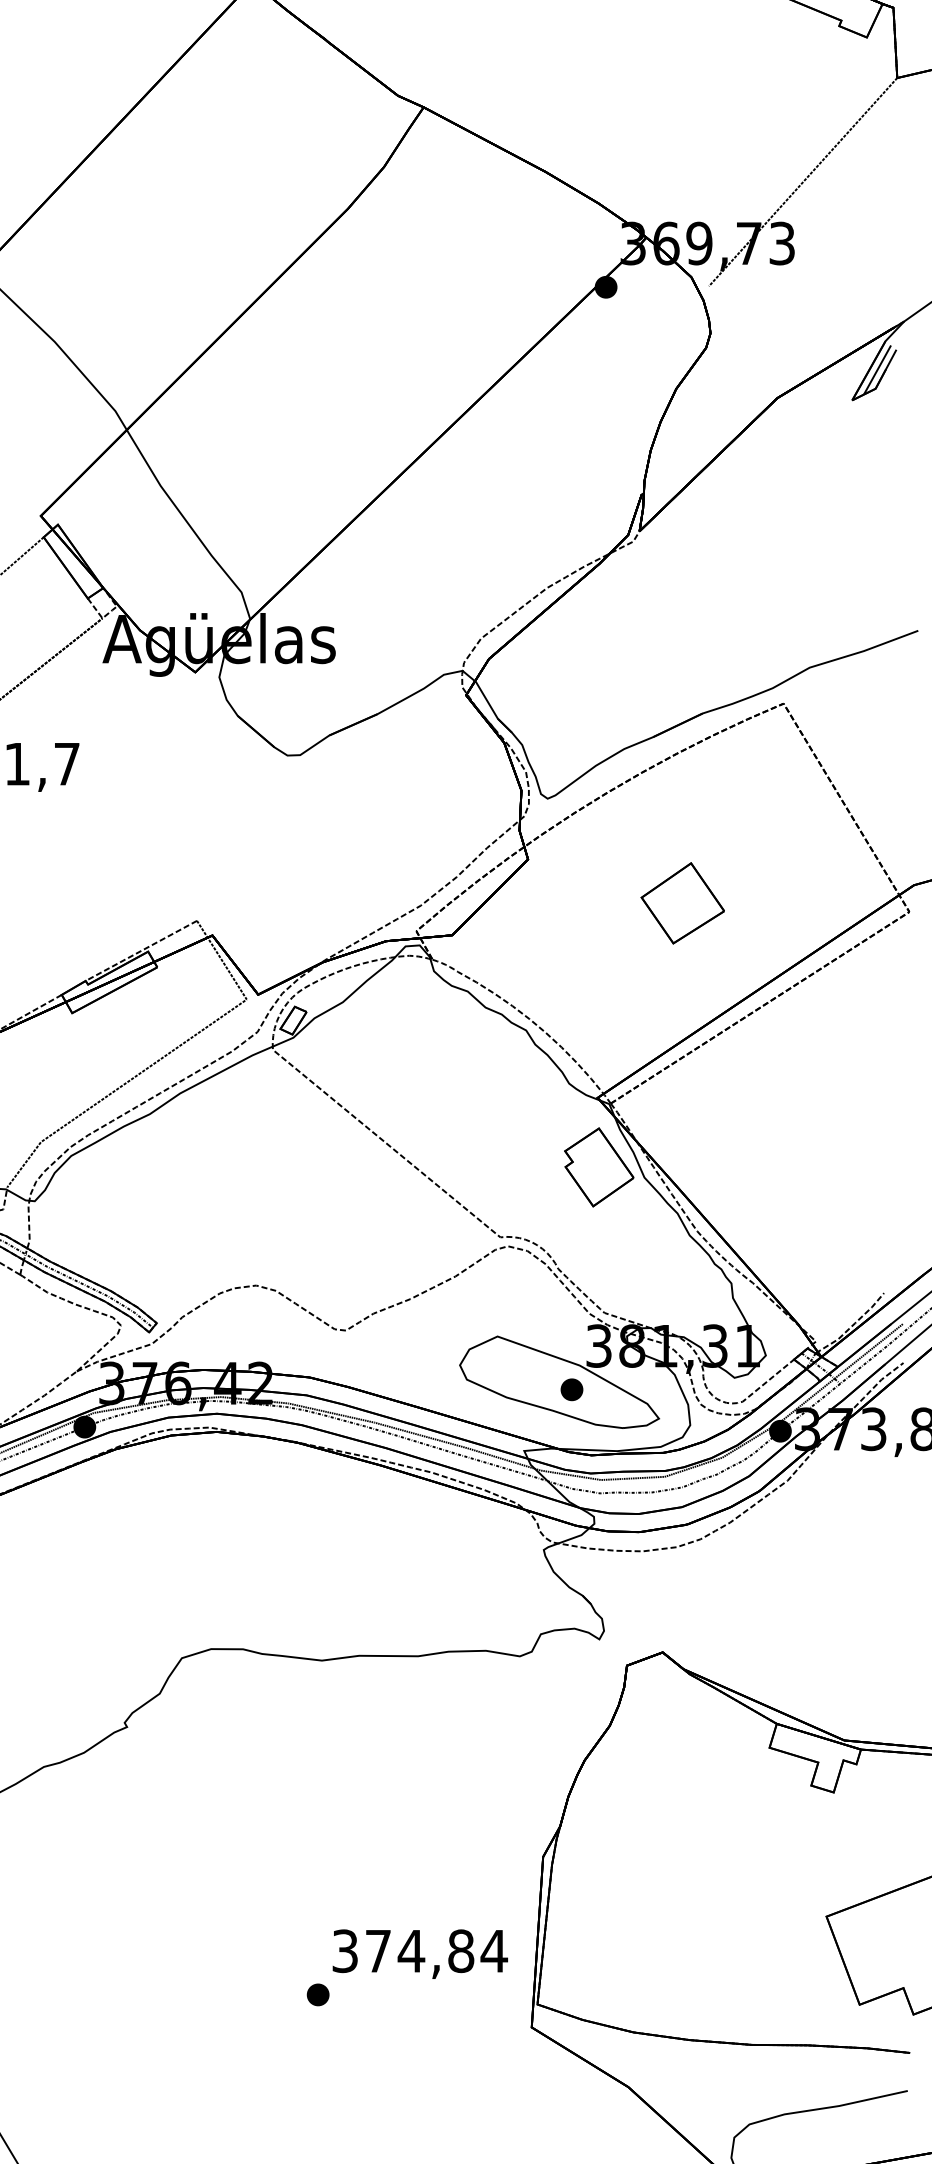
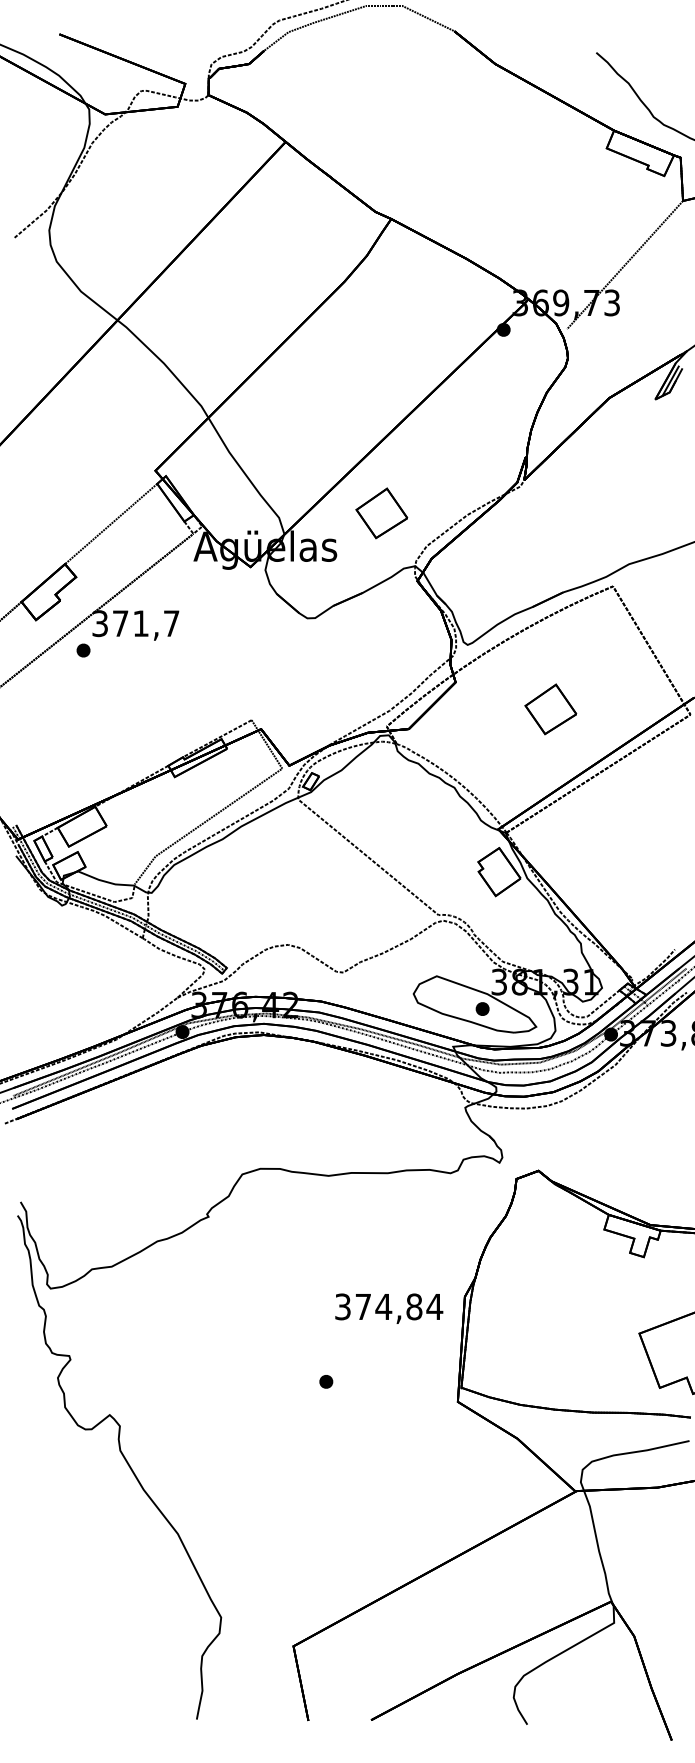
part: (407, 585) -> (381, 513), added
text: (420, 1953) -> (389, 1308), moved

